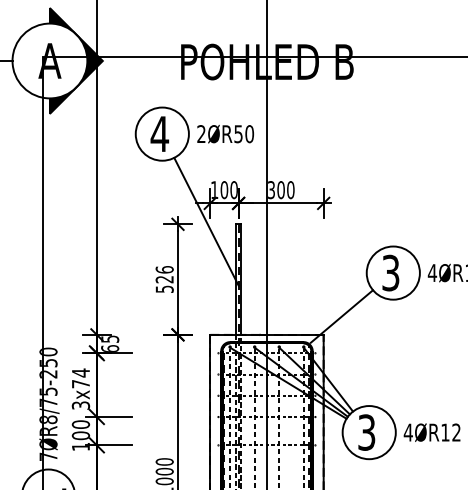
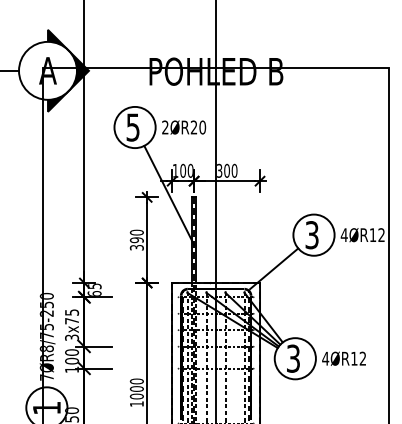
text: (160, 134) -> (133, 127), 4 -> 5
text: (237, 134) -> (193, 127), 2ØR50 -> 2ØR20
text: (164, 278) -> (136, 239), 526 -> 390
text: (81, 372) -> (72, 312), 3x74 -> 3x75

